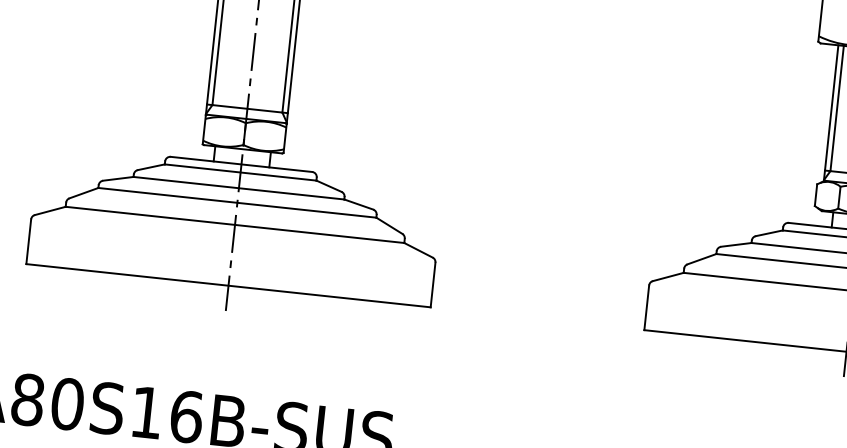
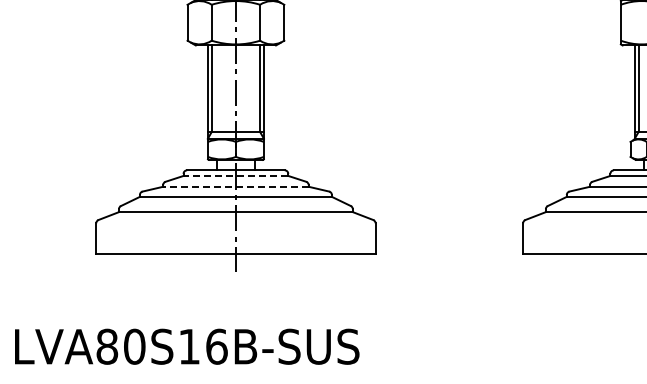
line: (240, 171) -> (235, 175), solid -> dashed
line: (238, 187) -> (235, 186), solid -> dashed

